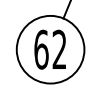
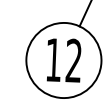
text: (41, 49) -> (53, 59), 62 -> 12

